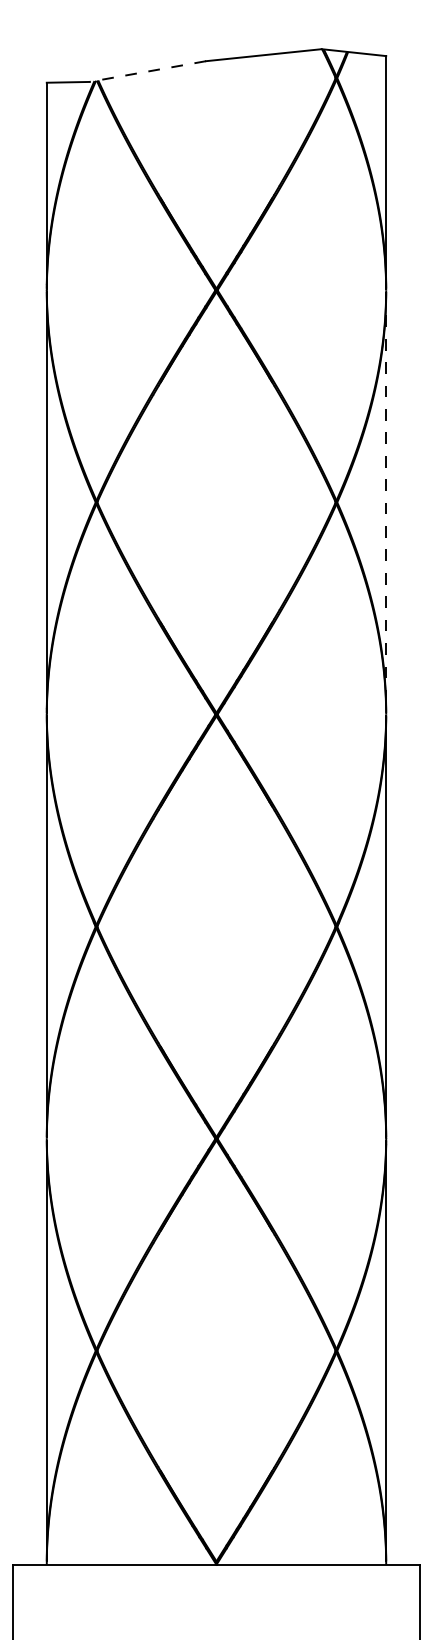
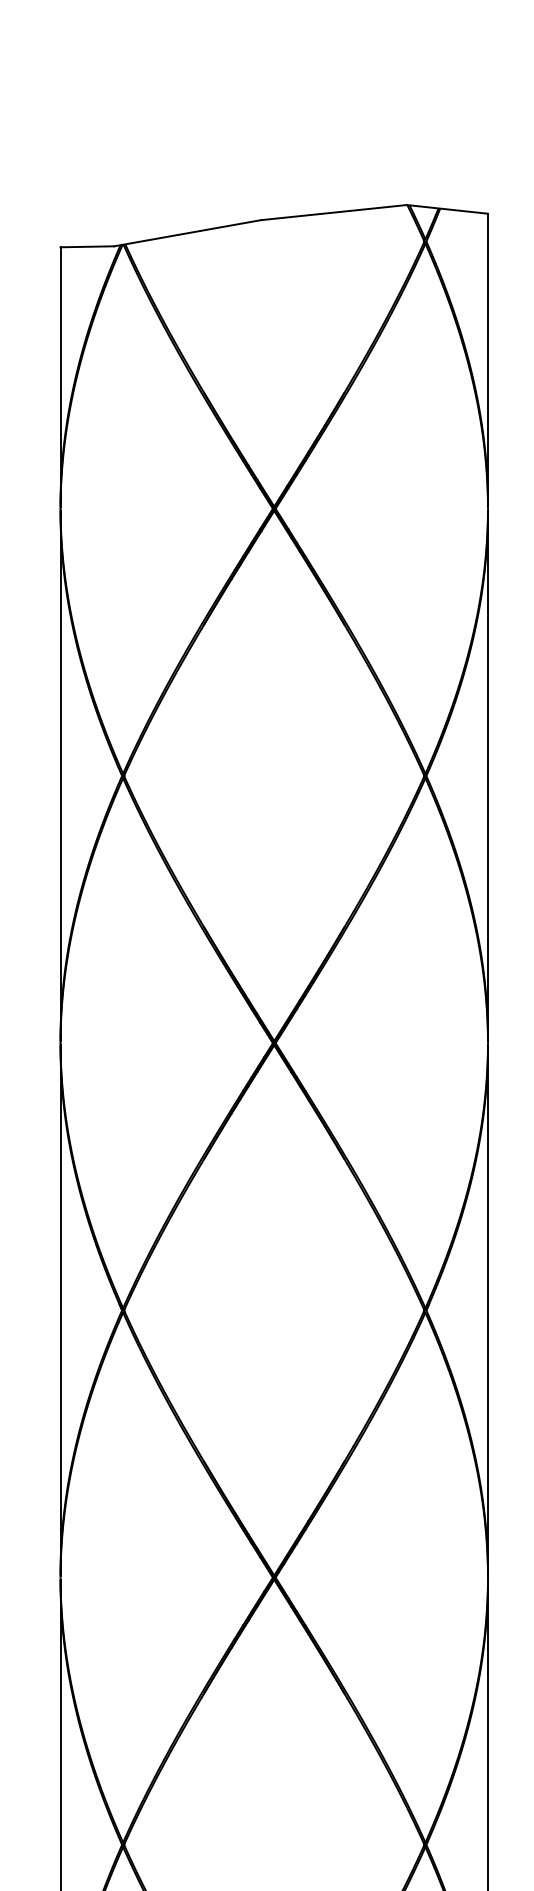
line: (147, 71) -> (187, 233), dashed -> solid
line: (386, 502) -> (488, 776), dashed -> solid

